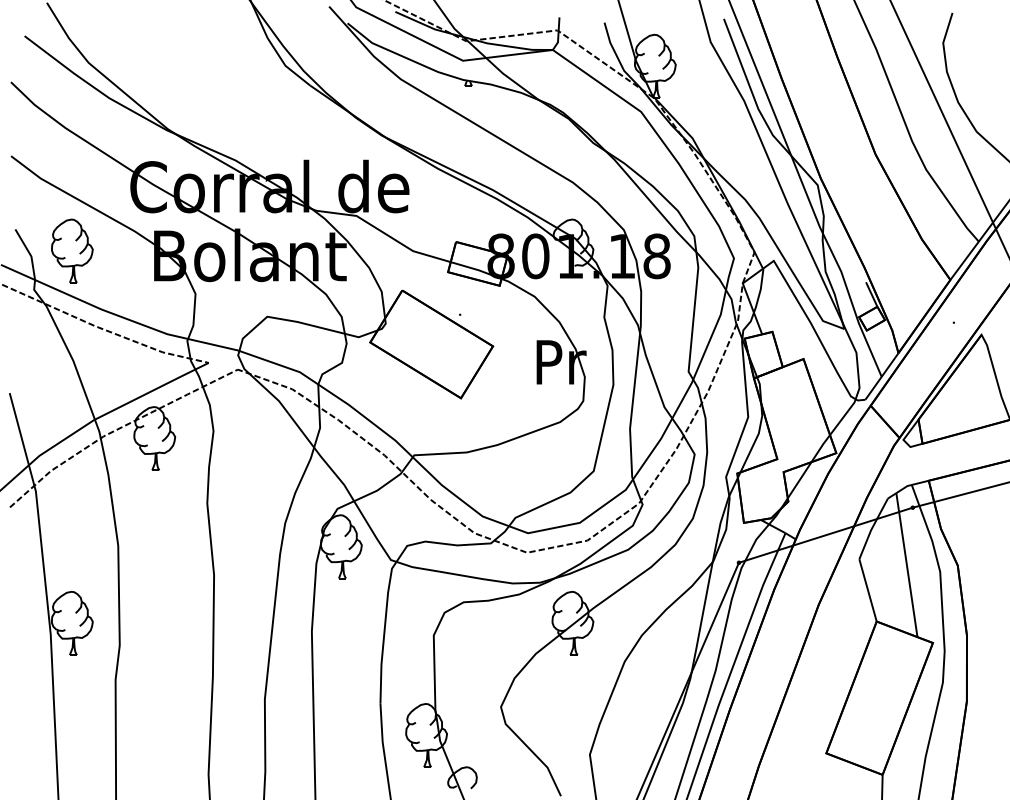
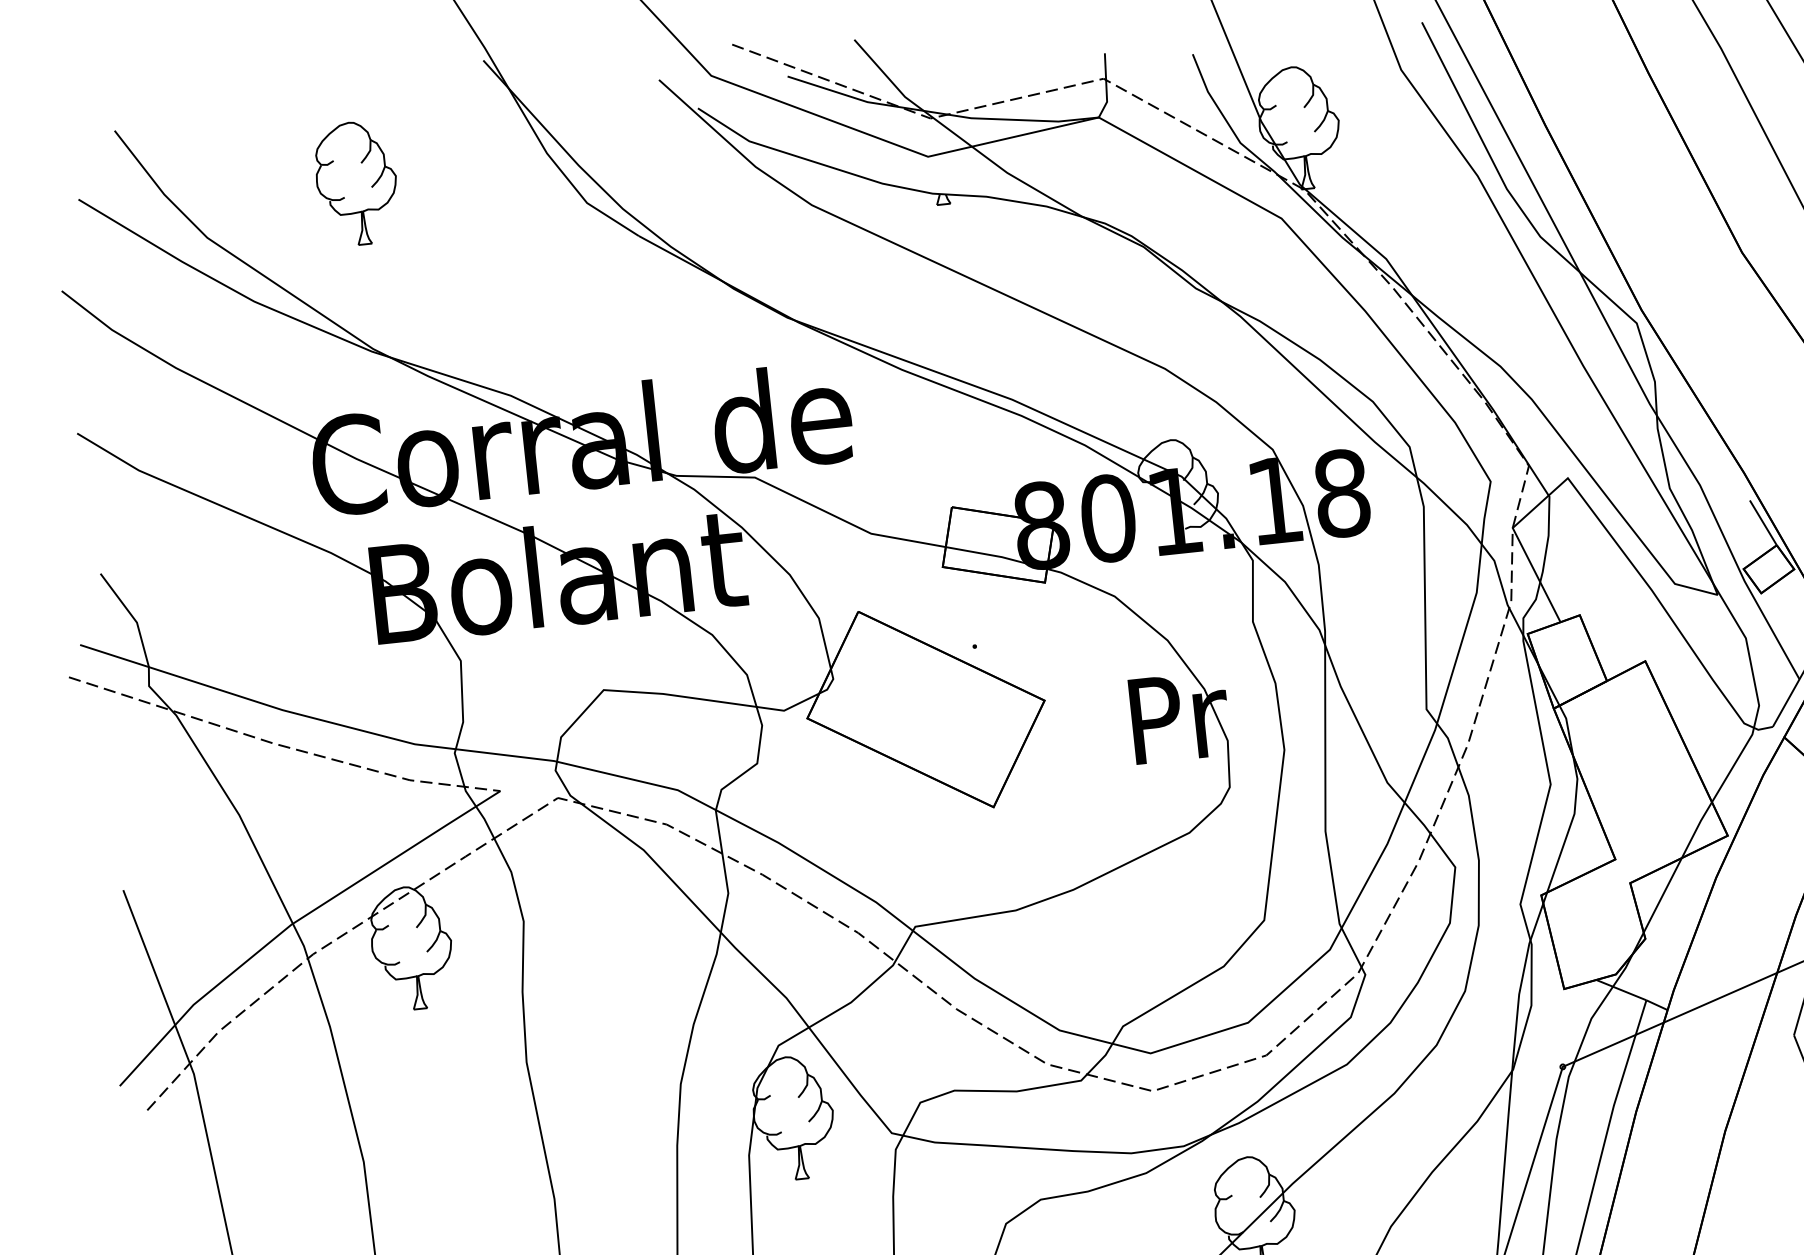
part: (72, 250) -> (356, 182), moved

